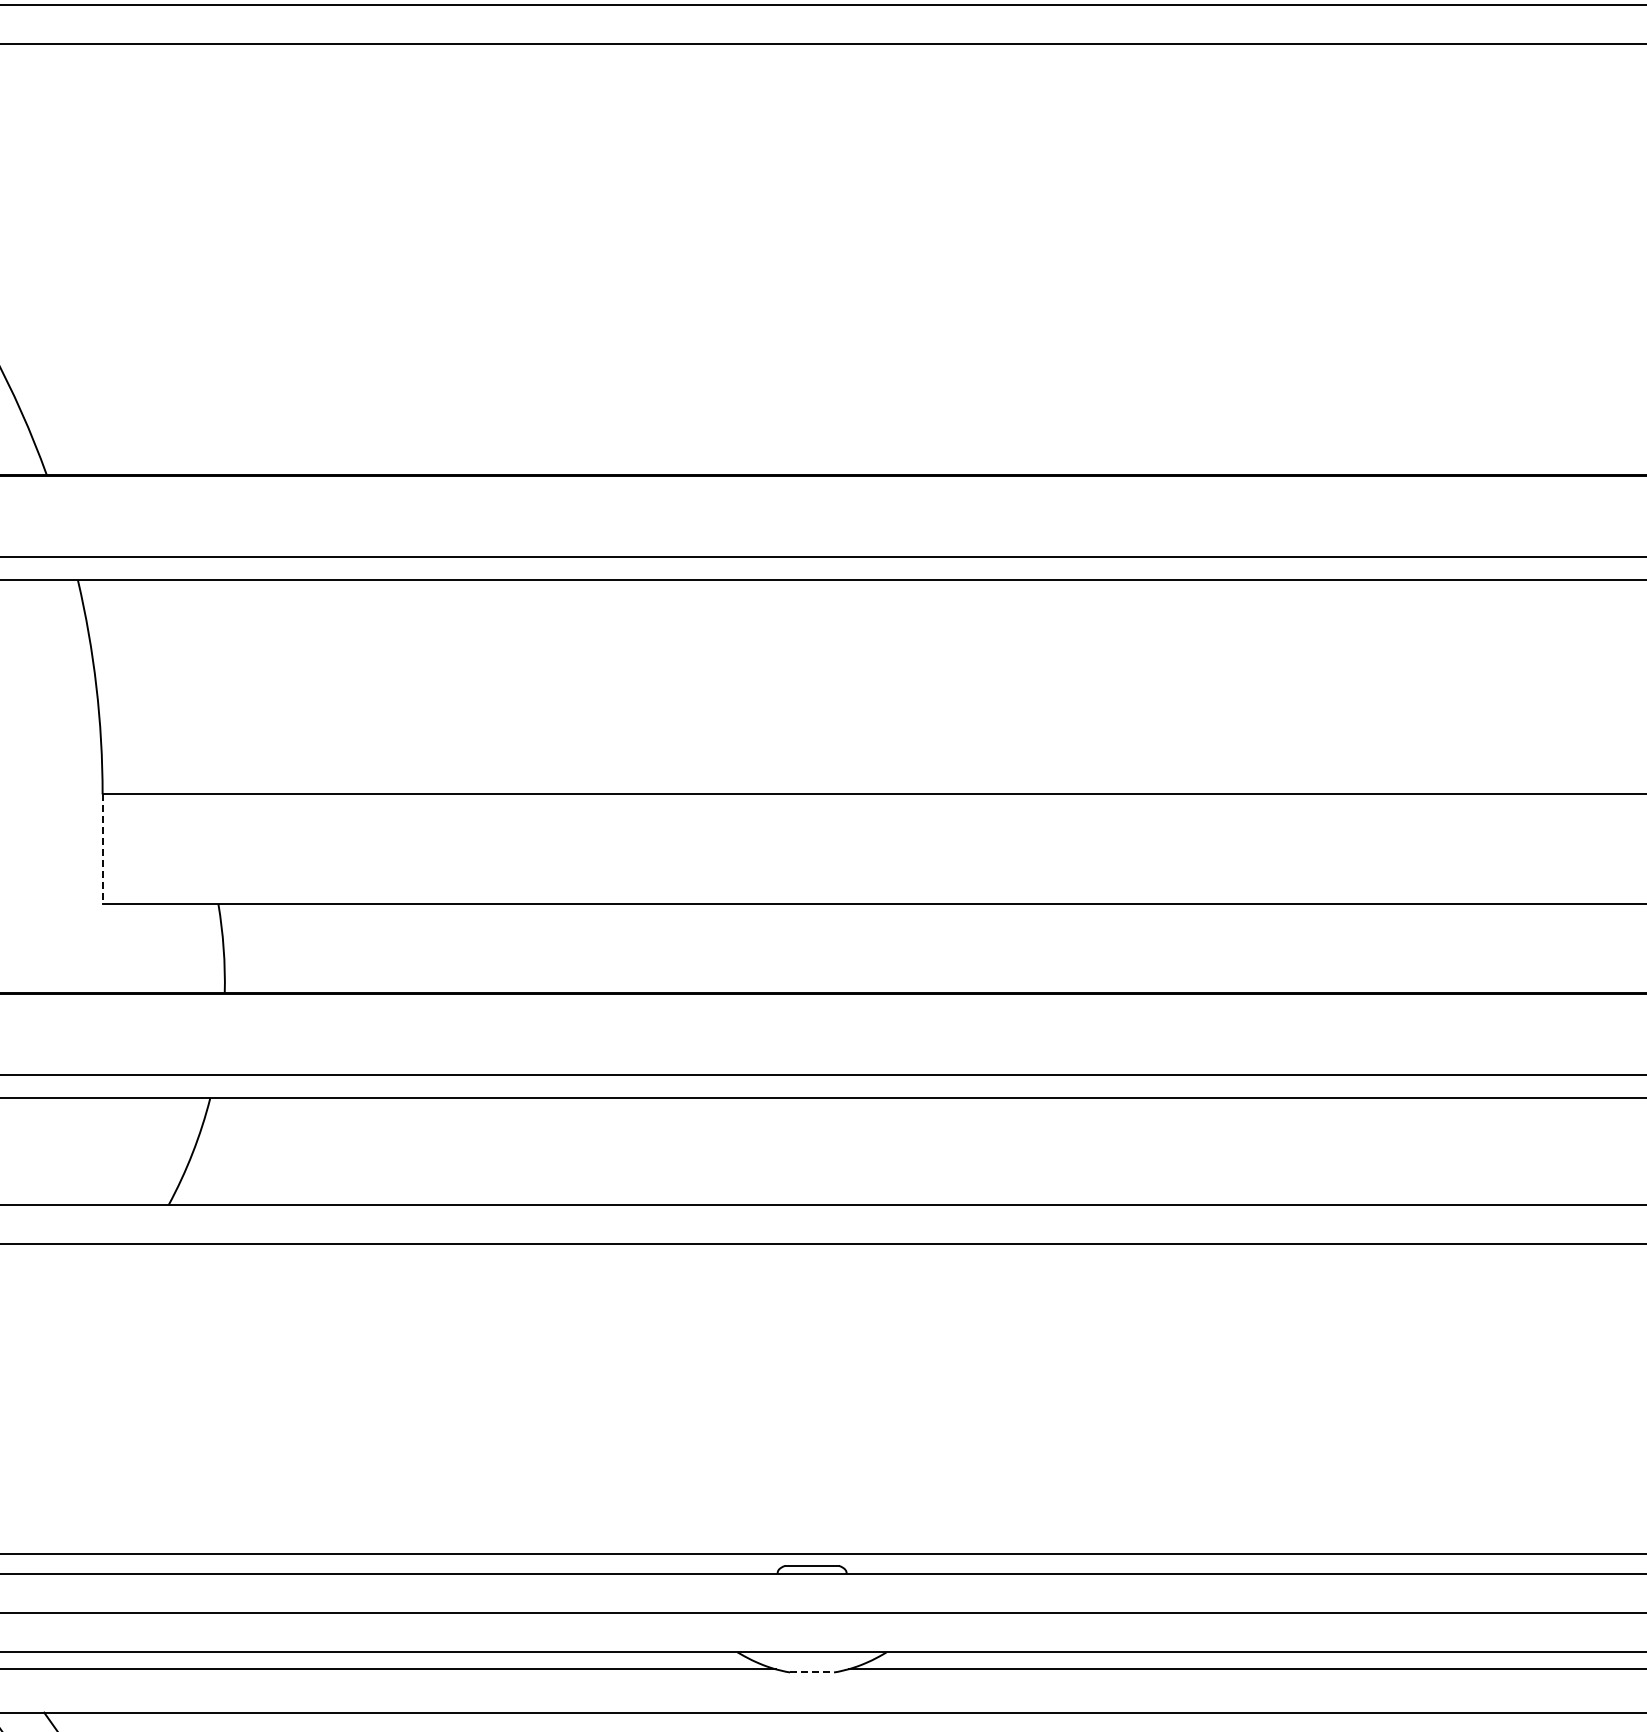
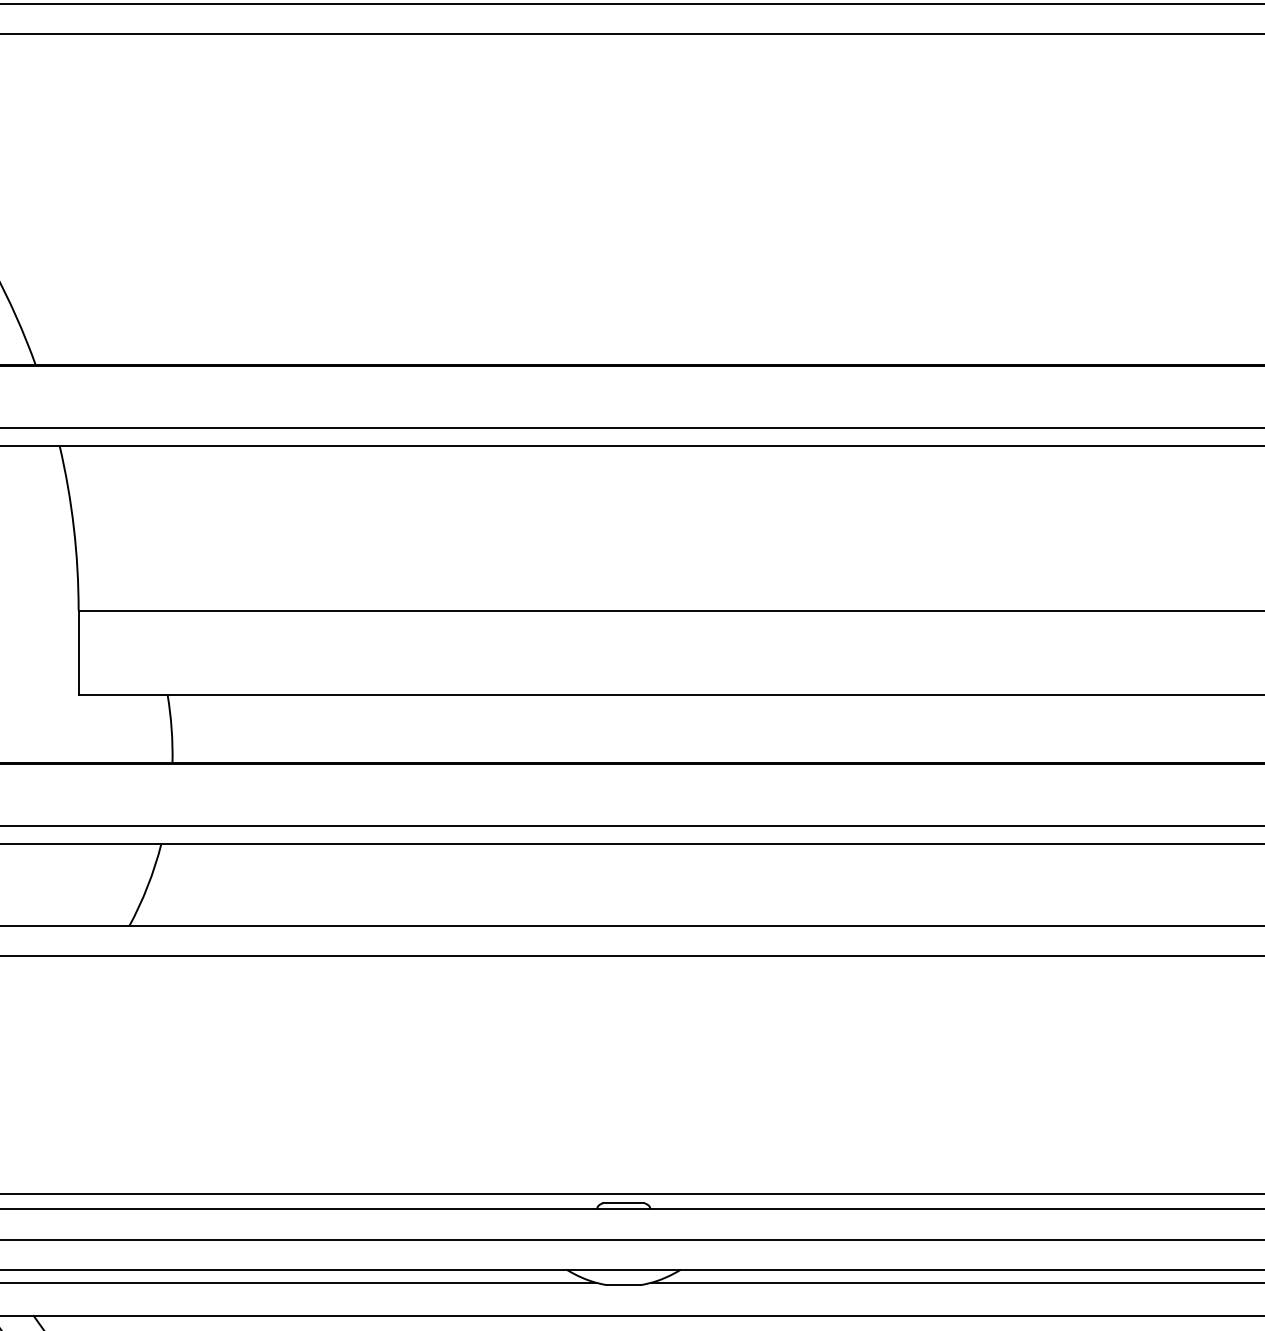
line: (102, 849) -> (78, 652), dashed -> solid
line: (812, 1672) -> (624, 1285), dashed -> solid

